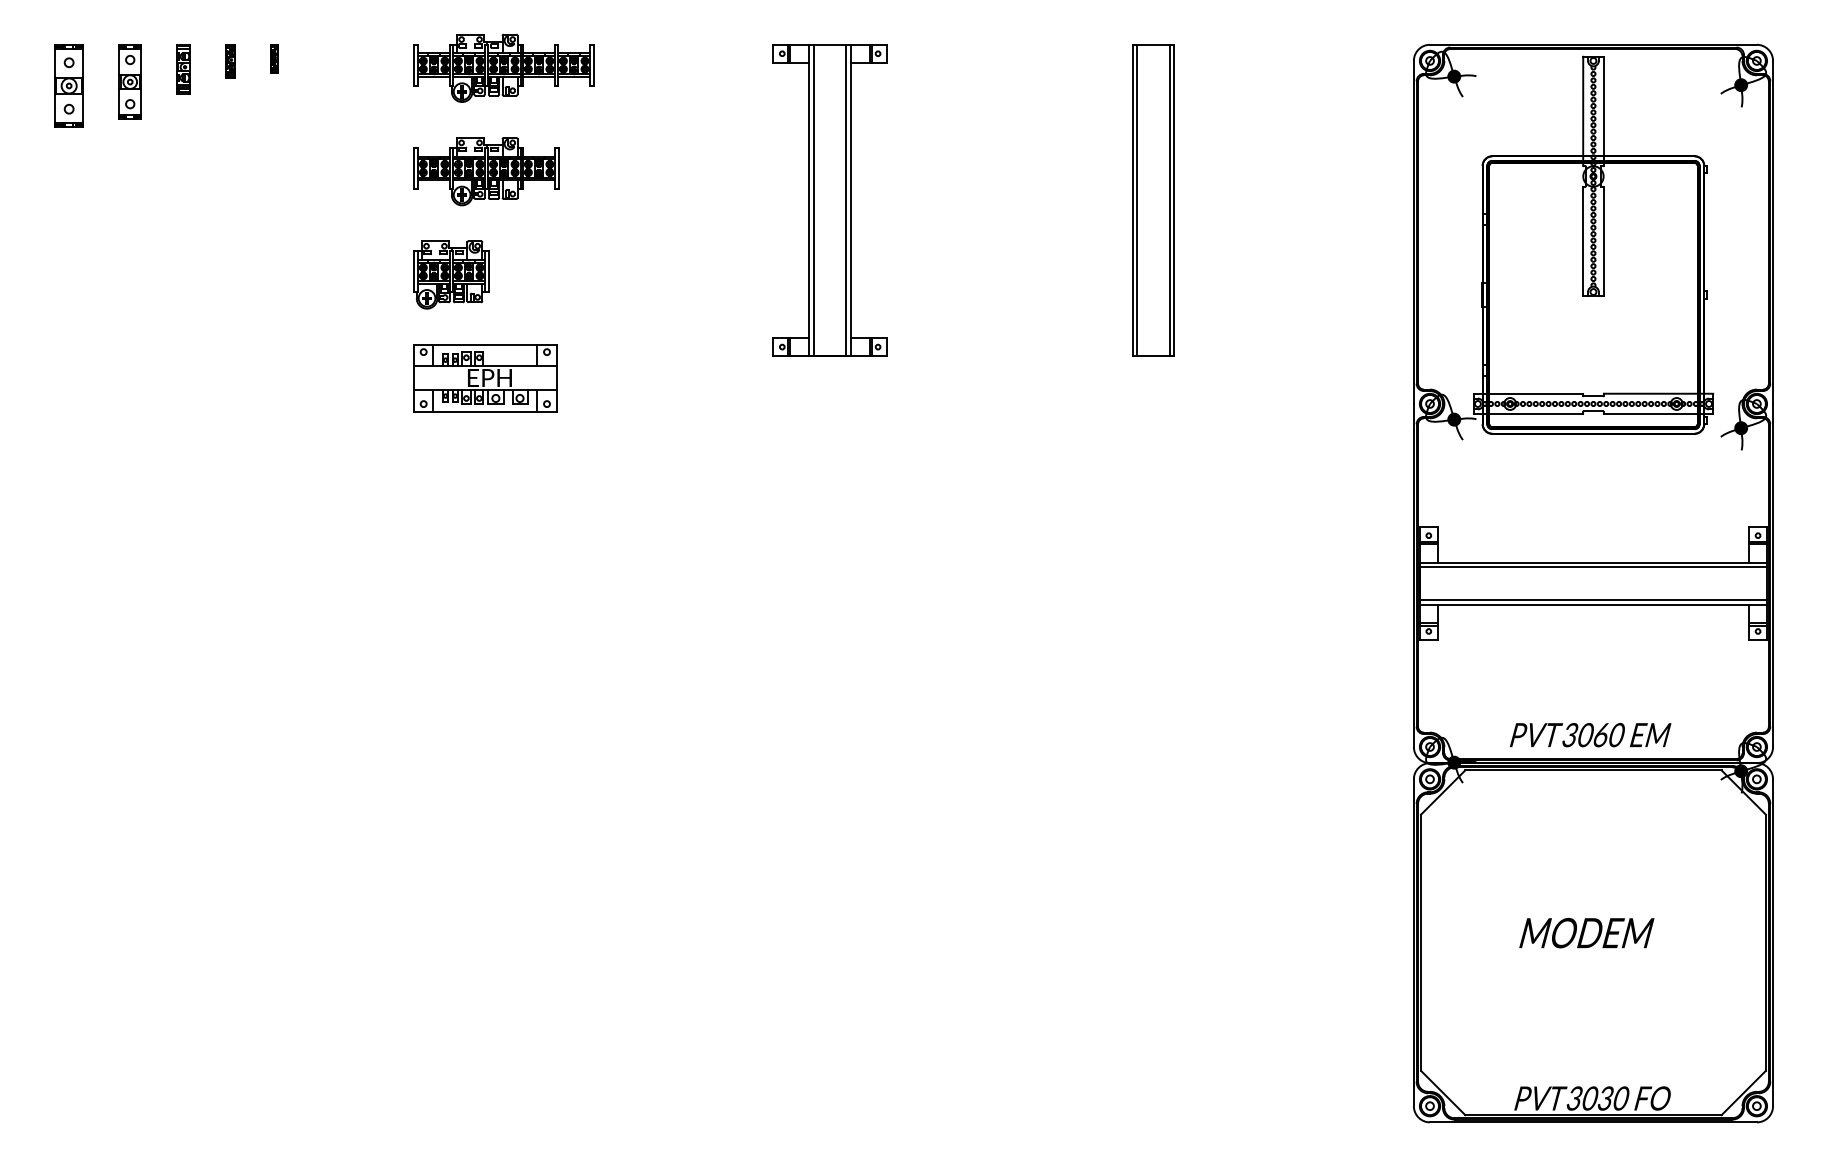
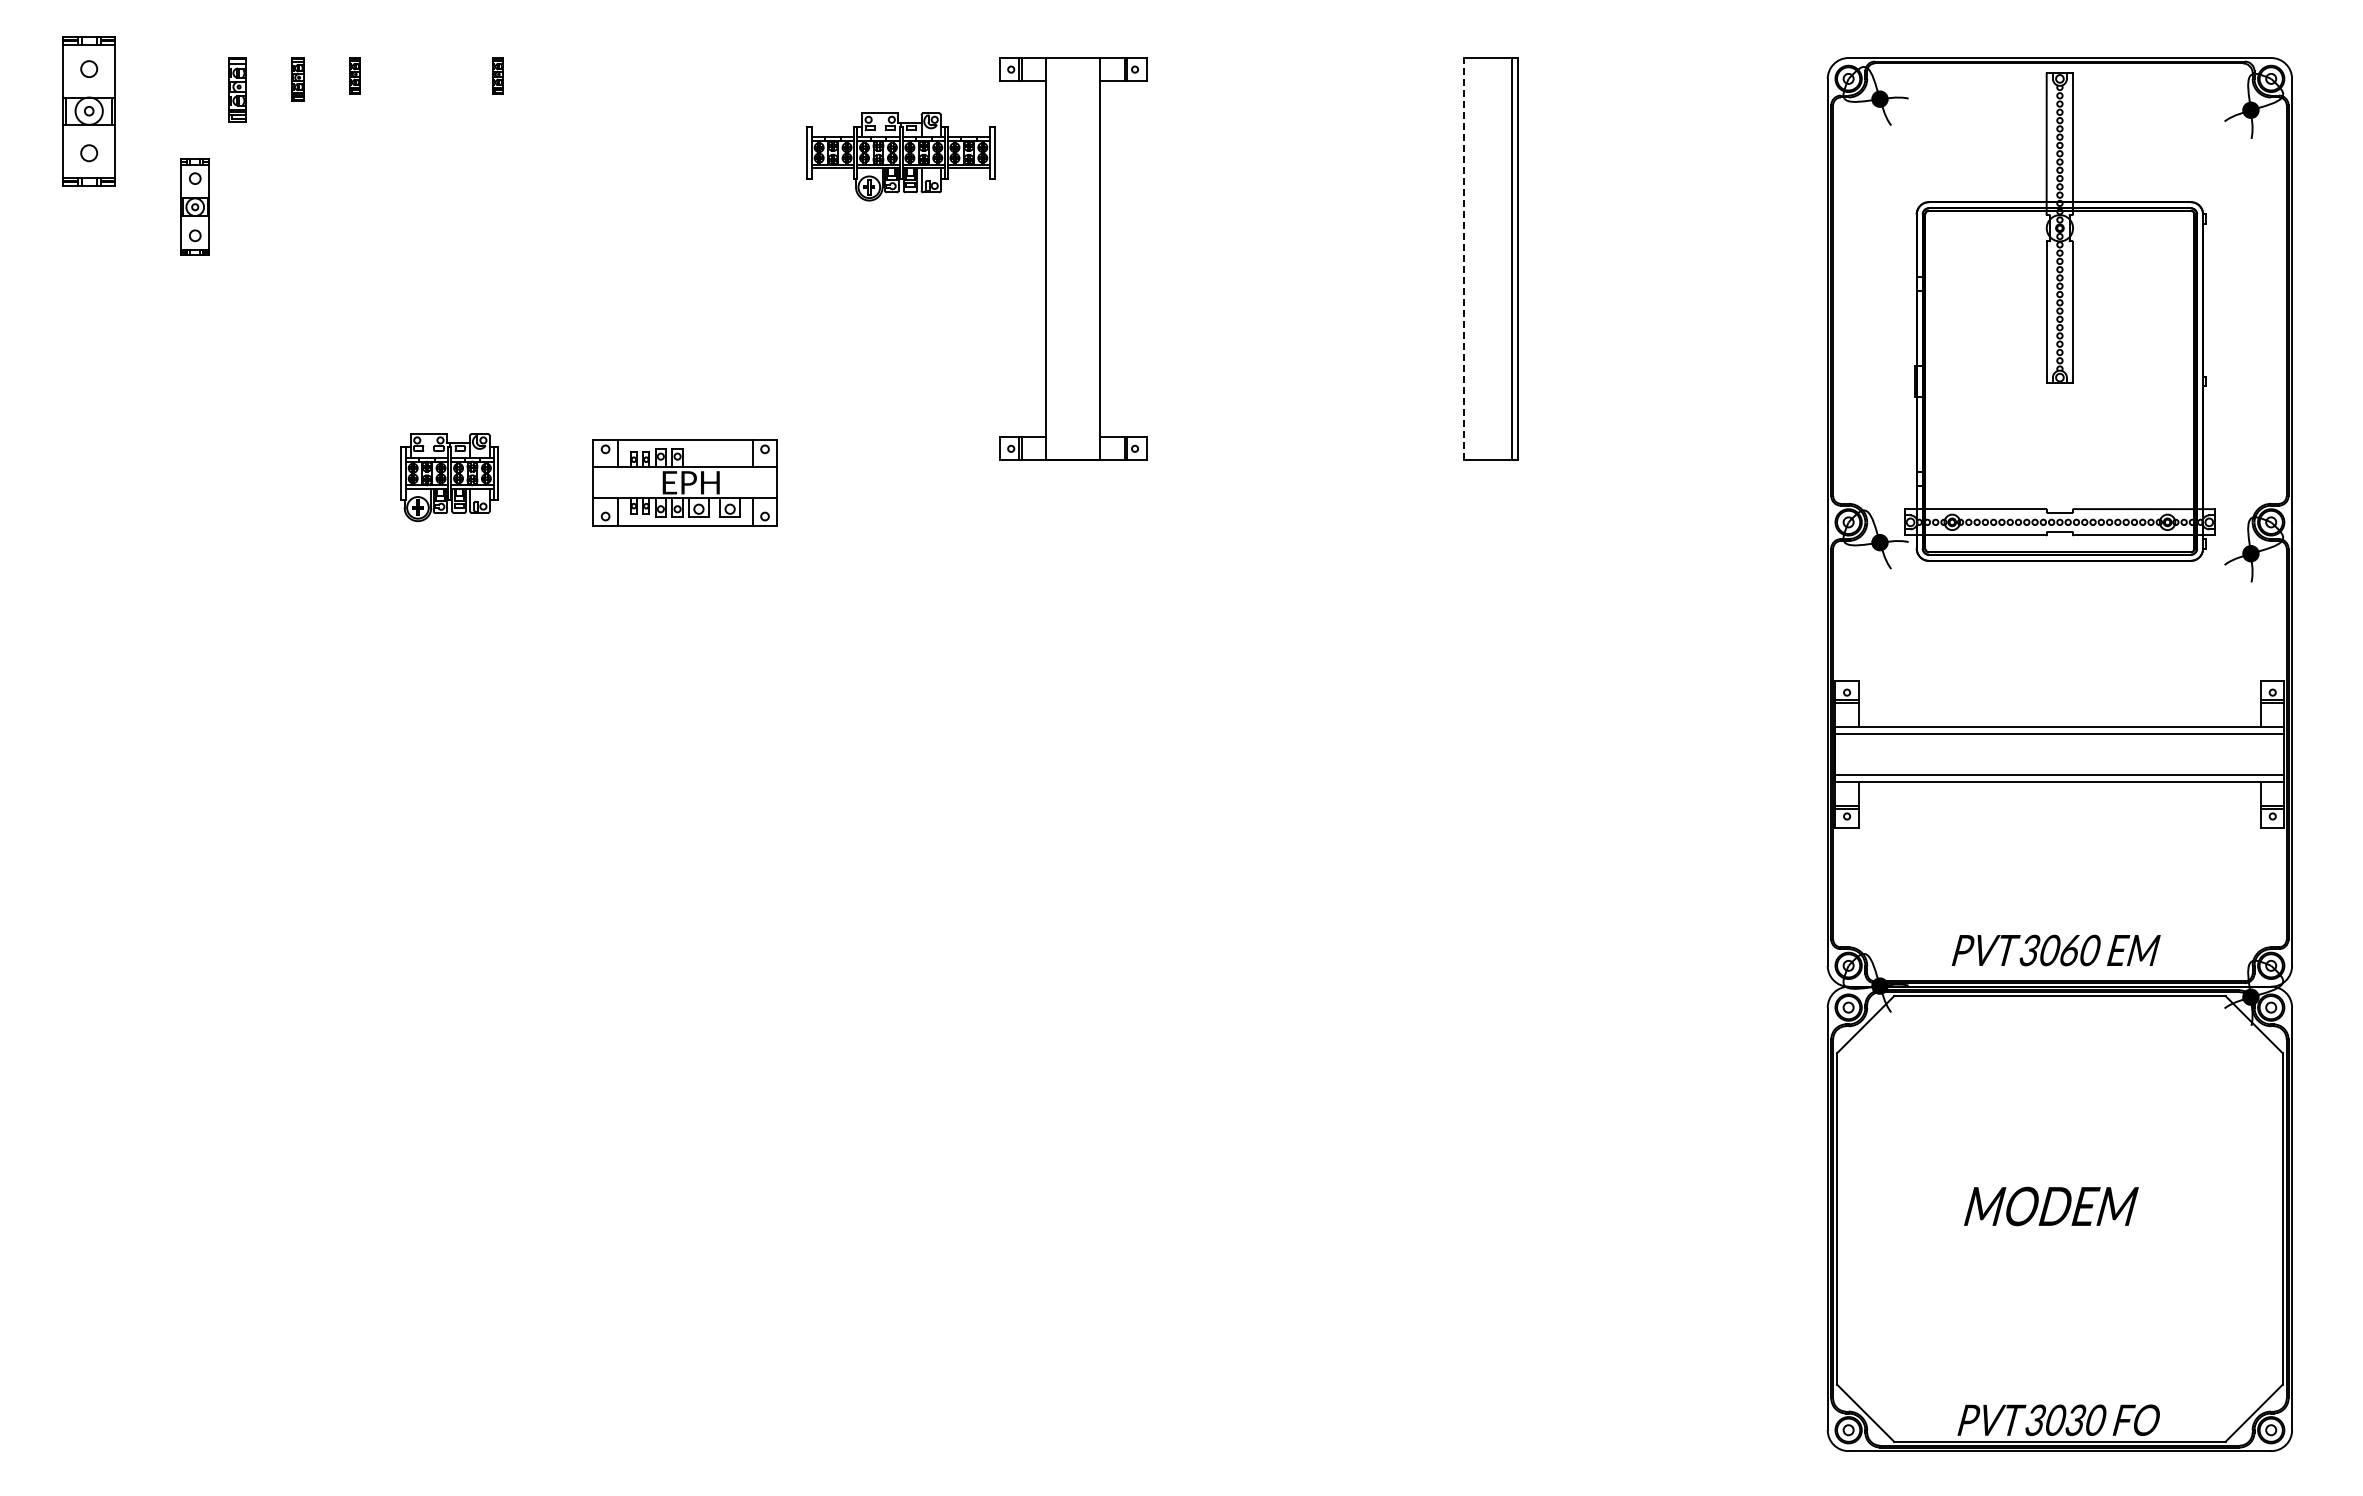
part: (384, 58) -> (497, 75), added
part: (504, 68) -> (651, 88), removed
part: (129, 81) -> (194, 206), moved
part: (69, 86) -> (89, 111), size x1.4
part: (486, 171) -> (900, 156), moved
line: (1132, 199) -> (1463, 258), solid -> dashed
line: (814, 200) -> (1052, 259), removed
line: (846, 200) -> (1094, 259), removed
line: (1137, 200) -> (1470, 259), removed
part: (451, 274) -> (449, 477), moved
part: (484, 377) -> (684, 482), moved

